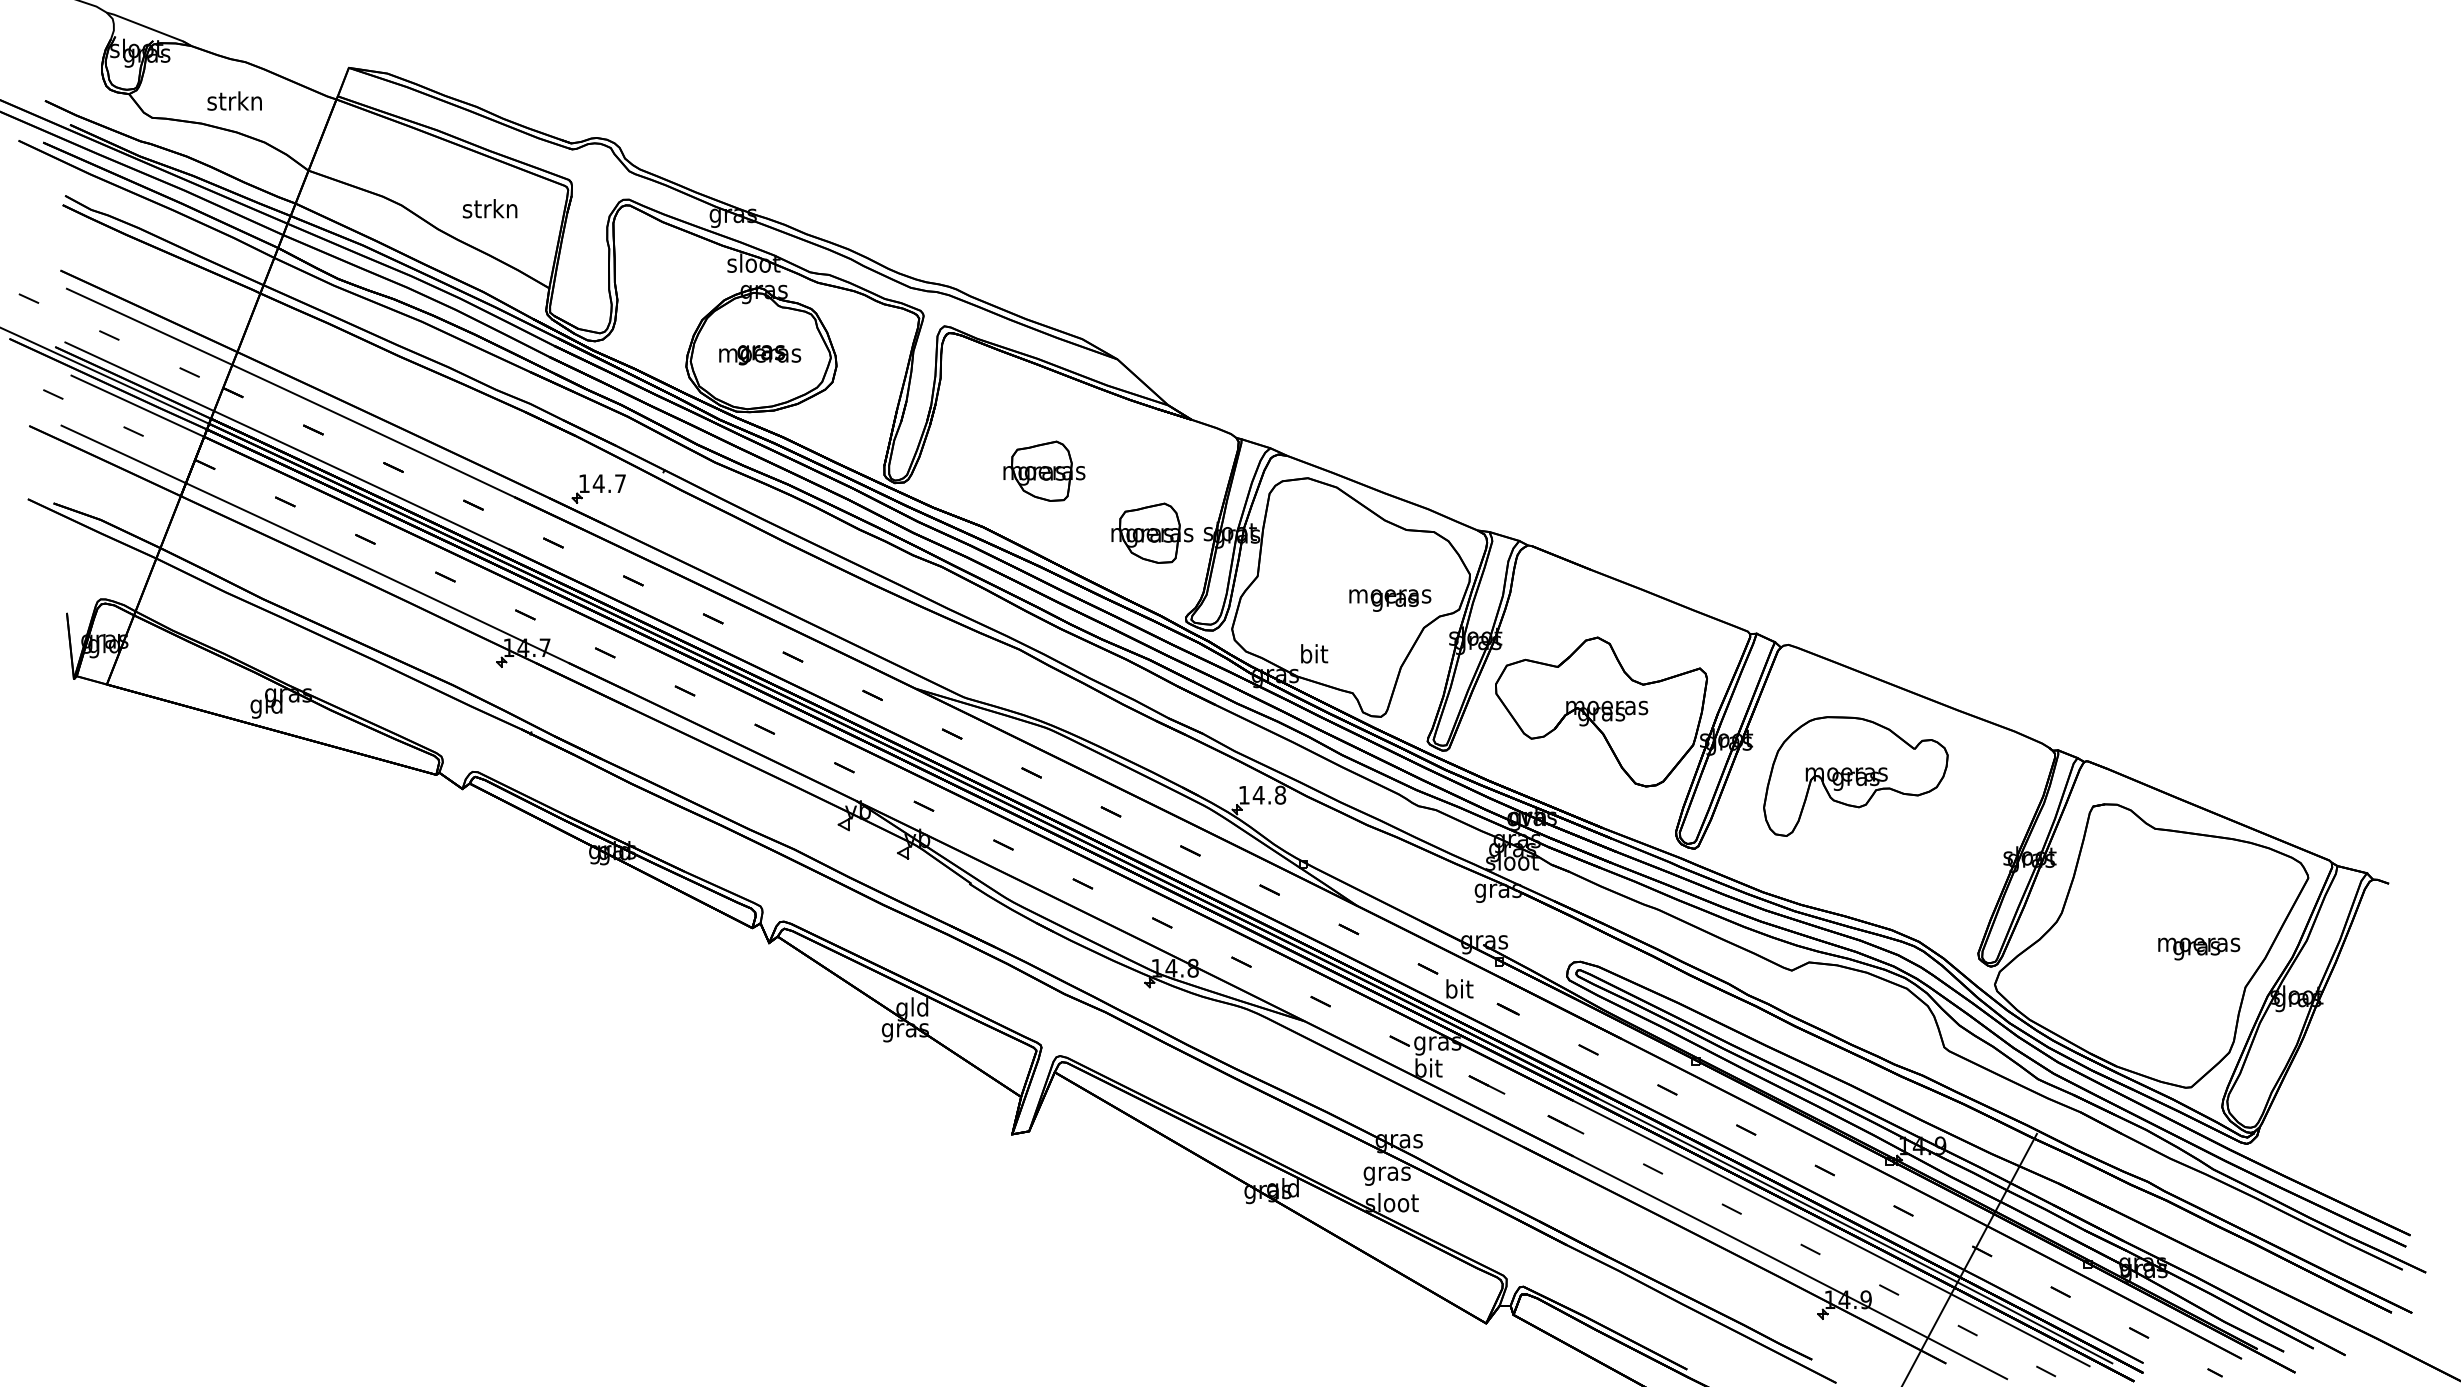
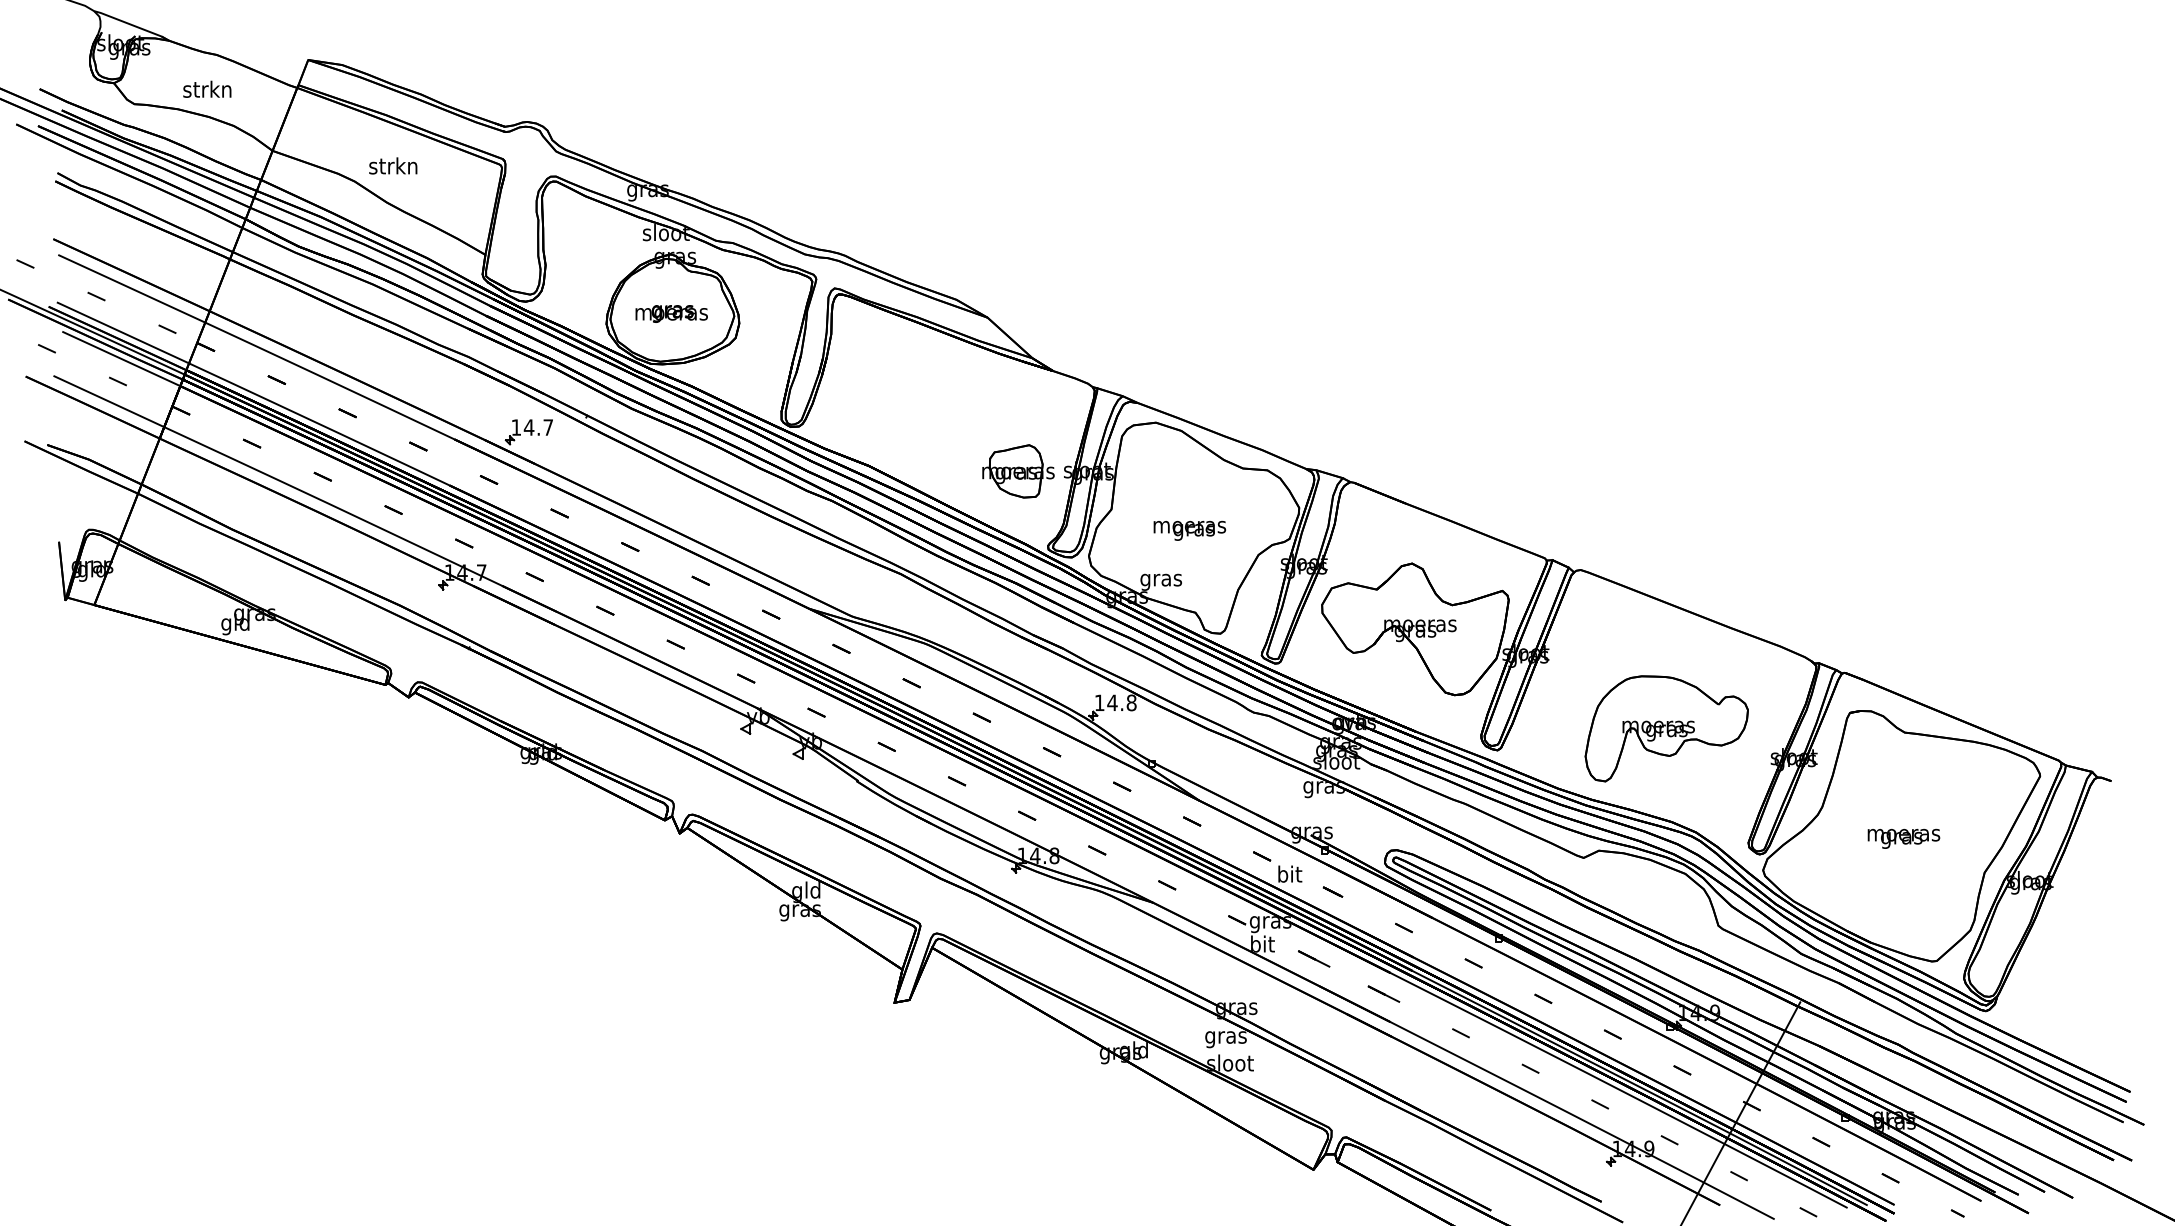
text: (489, 208) -> (392, 165), moved
part: (1044, 470) -> (923, 415), removed
text: (1390, 600) -> (1190, 530), moved
text: (1313, 656) -> (1160, 580), bit -> gras
part: (1855, 776) -> (1666, 728), moved
text: (2199, 948) -> (1904, 838), moved

